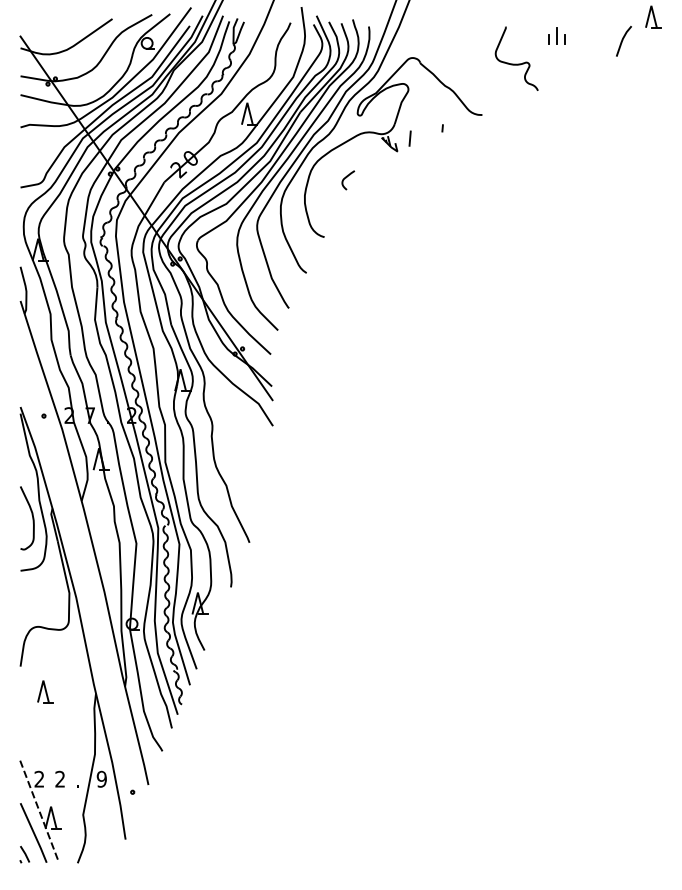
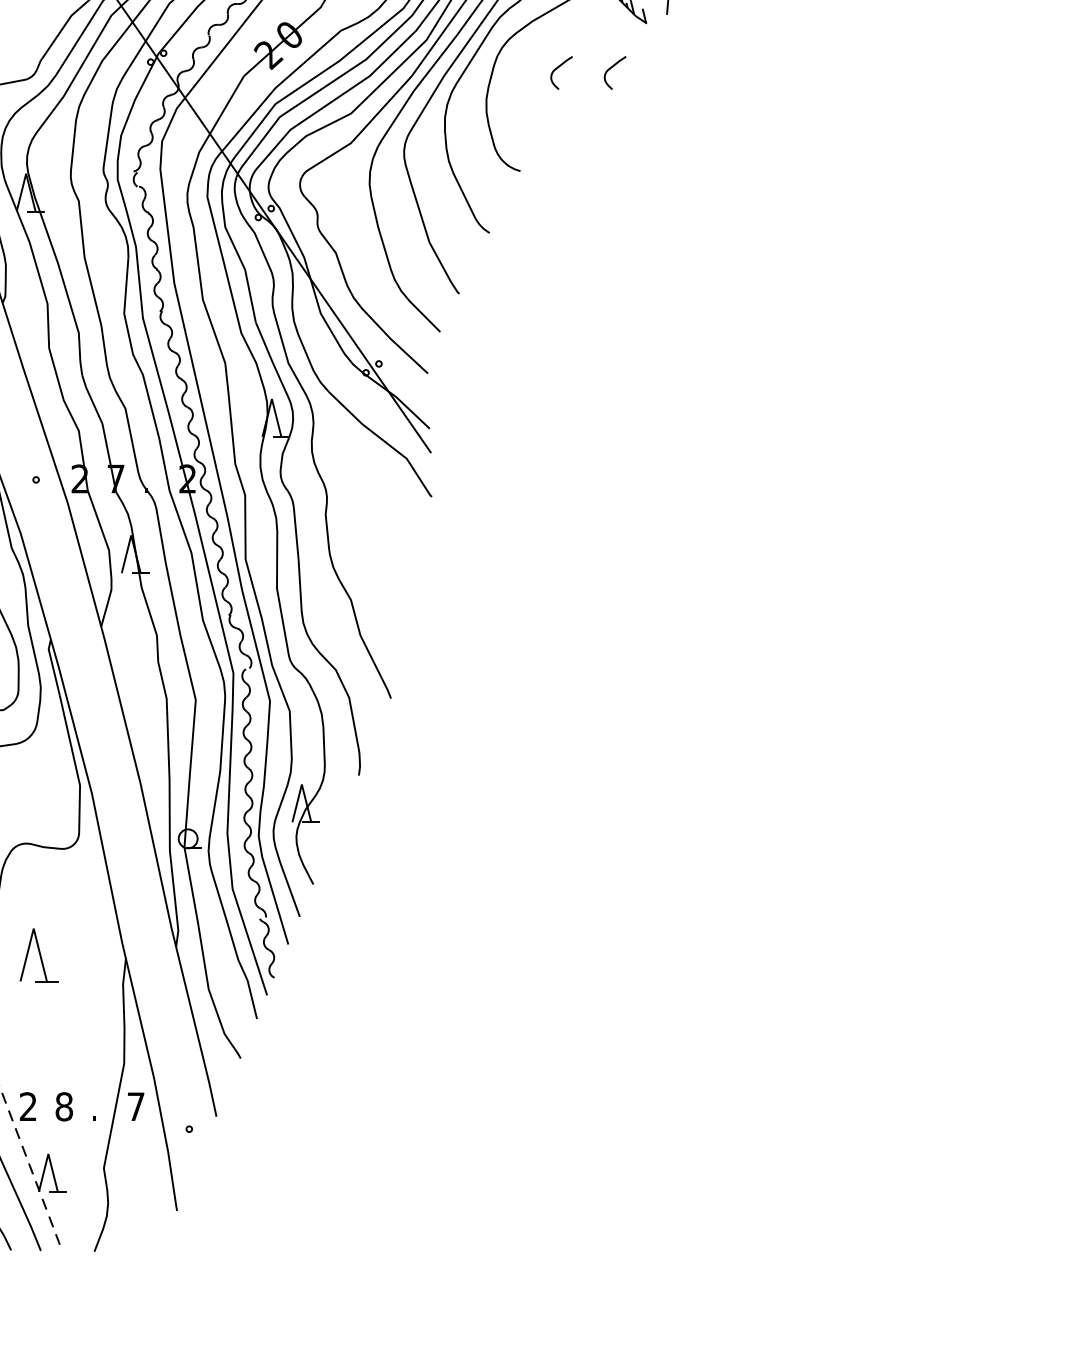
curve: (377, 178) -> (611, 69), added
part: (45, 691) -> (38, 955), size x1.4
text: (101, 778) -> (135, 1105), 9 -> 7
text: (60, 779) -> (64, 1107), 2 -> 8

